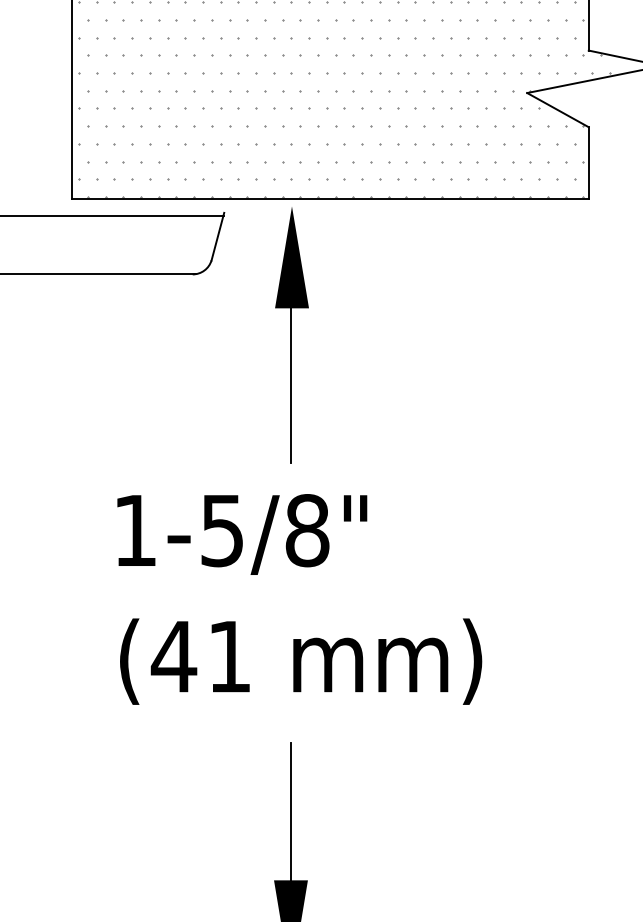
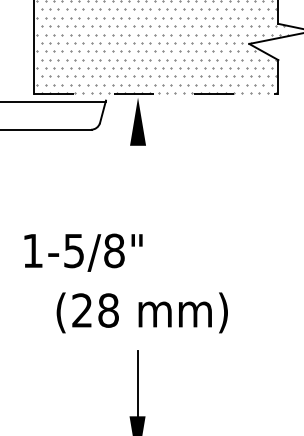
line: (331, 197) -> (156, 93), solid -> dashed
line: (290, 383) -> (137, 181), removed
text: (242, 533) -> (83, 252), moved
text: (199, 656) -> (94, 310), (41 -> (28

